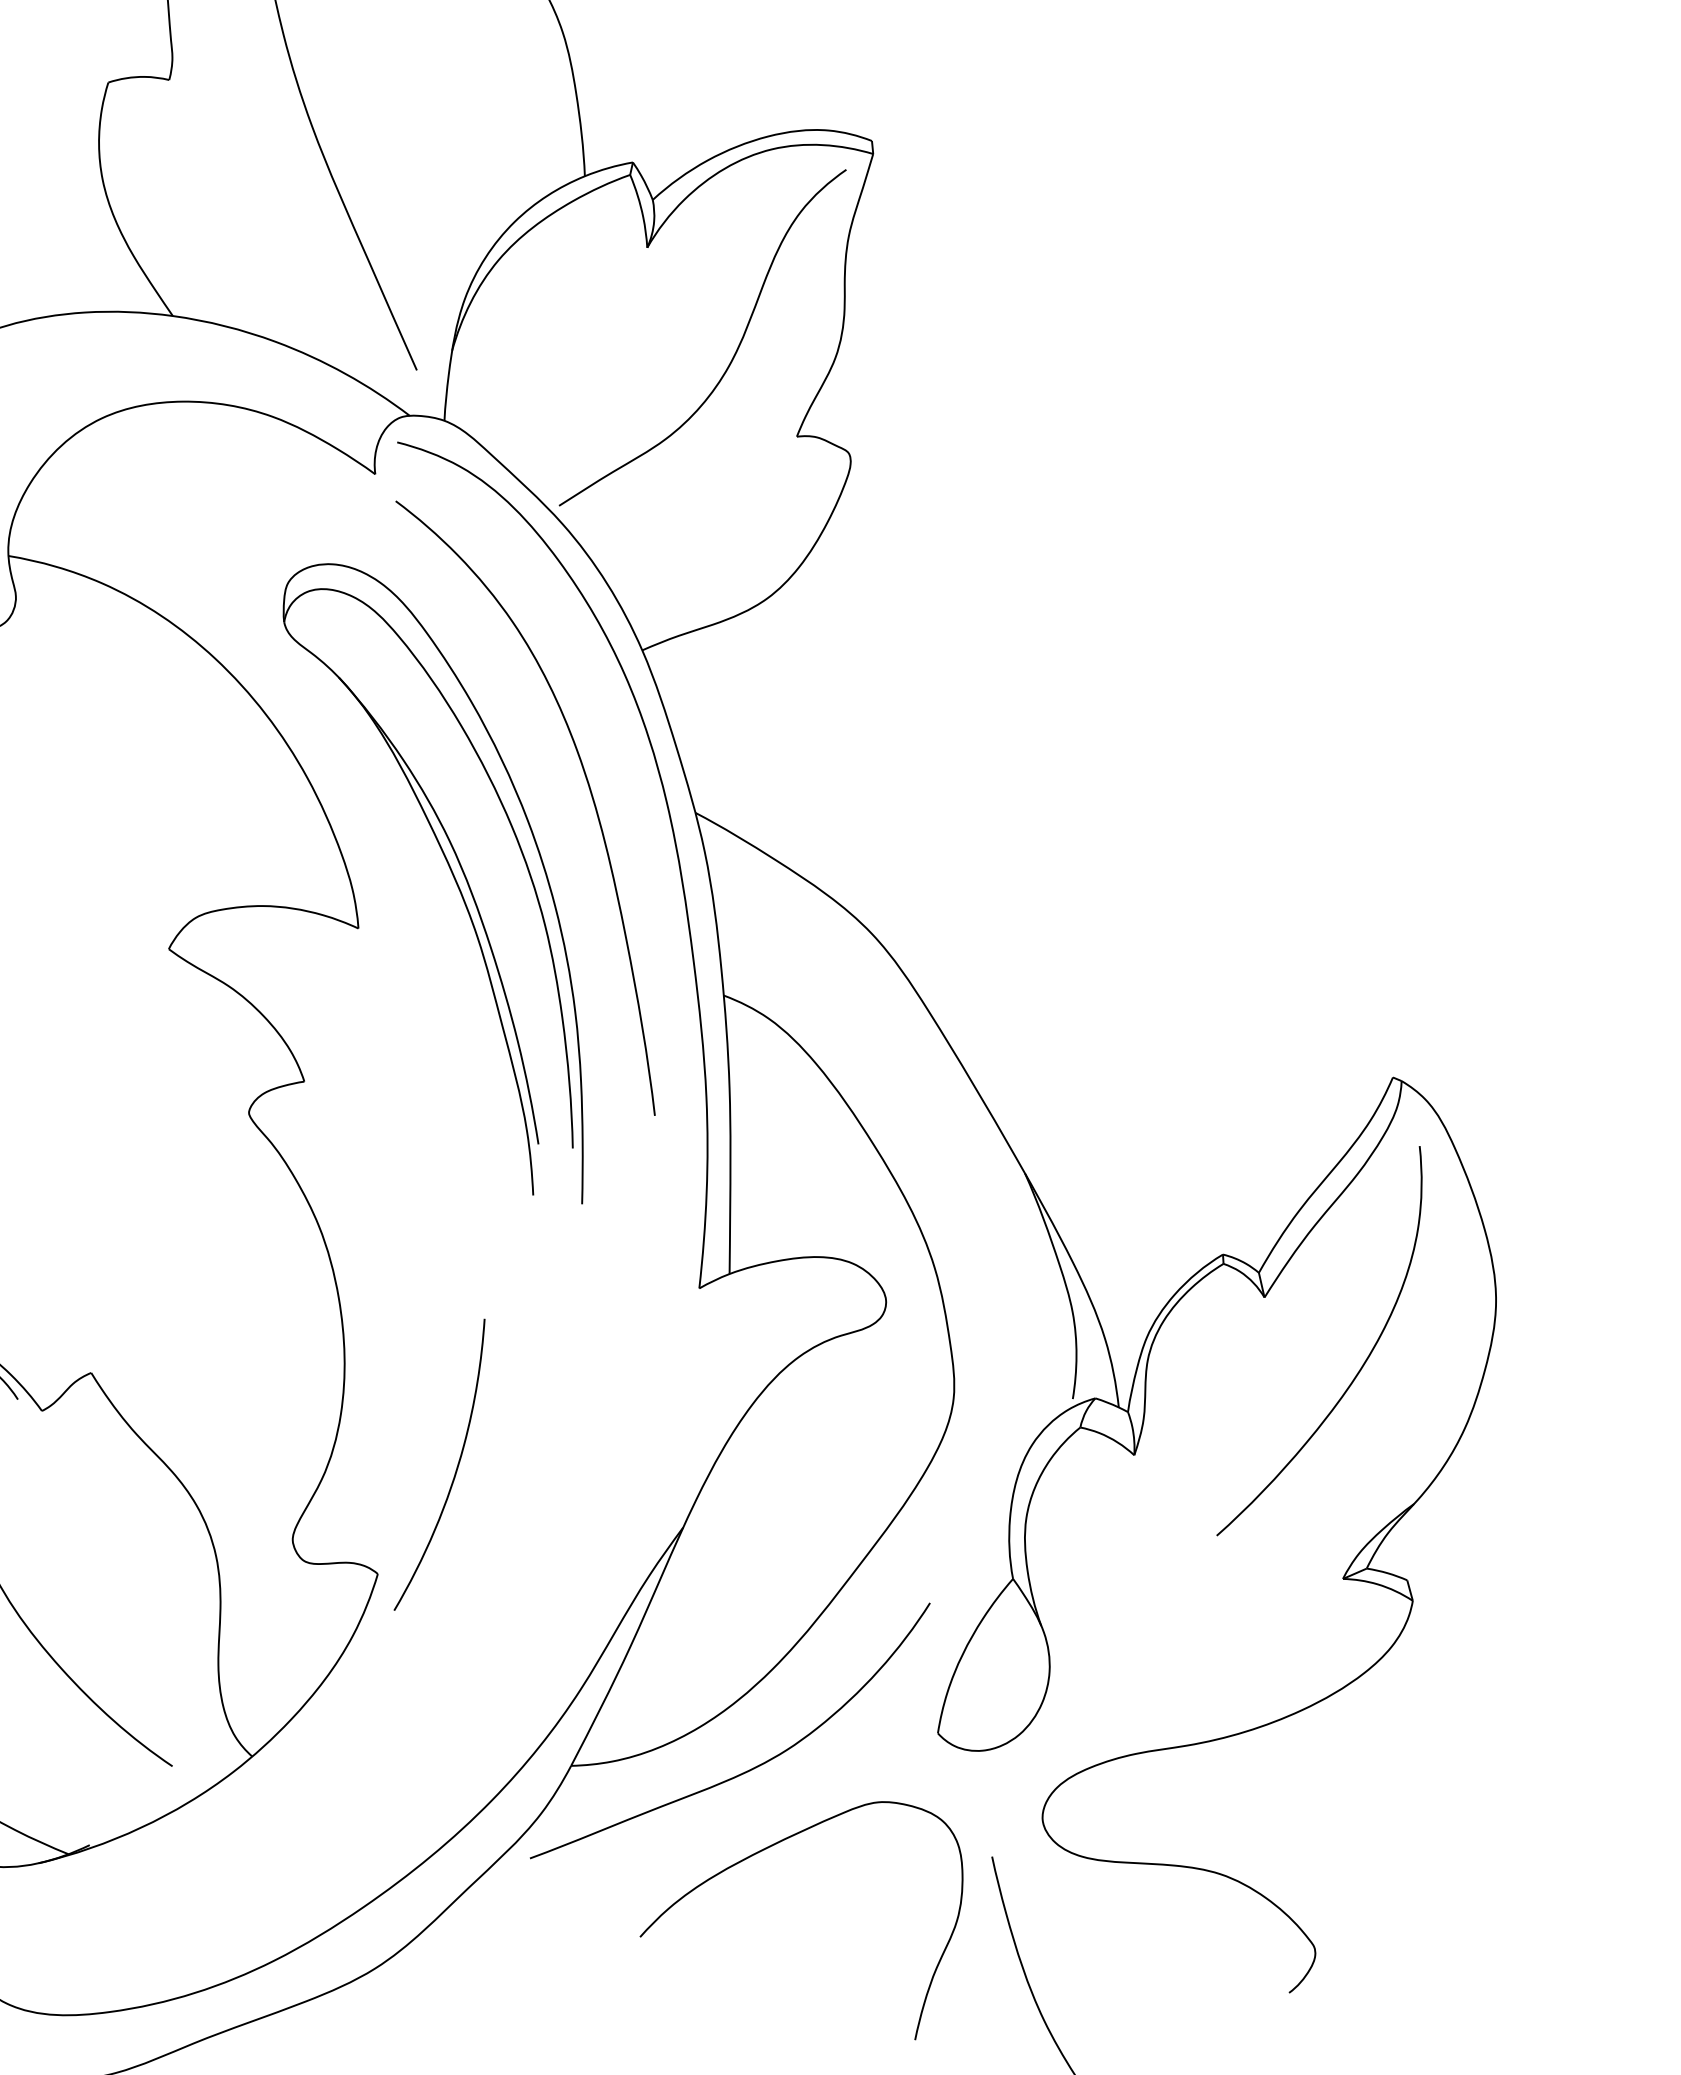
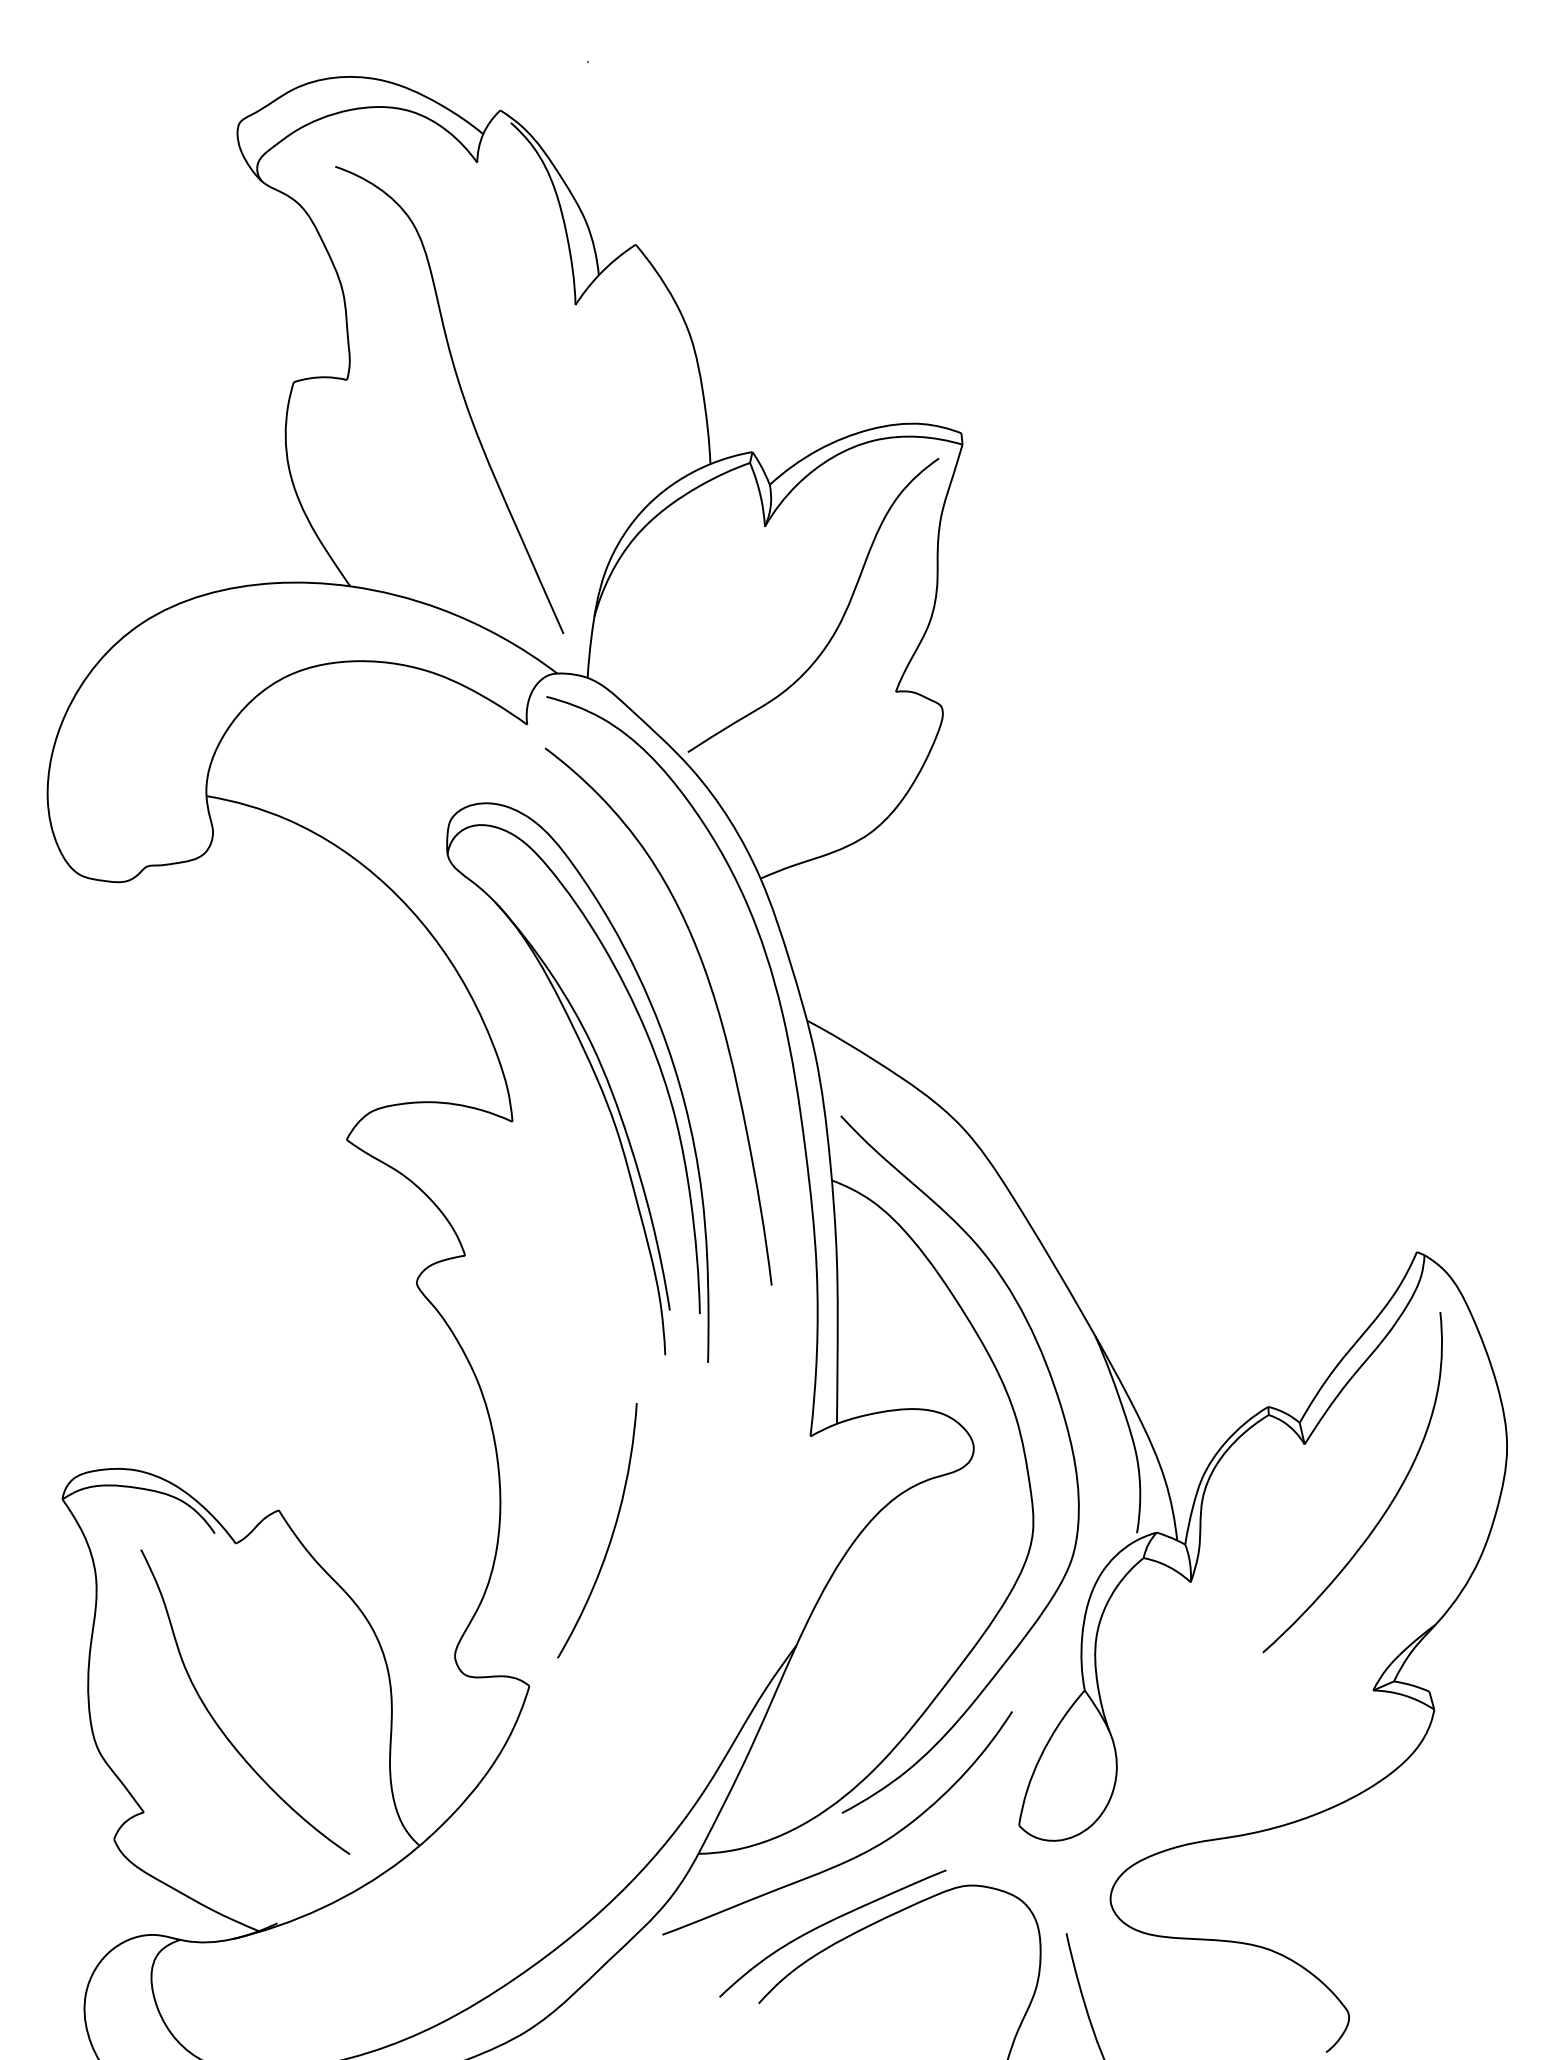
curve: (995, 1295) -> (1069, 1442), added
curve: (455, 1469) -> (611, 1534), moved
curve: (719, 1845) -> (828, 1923), added

